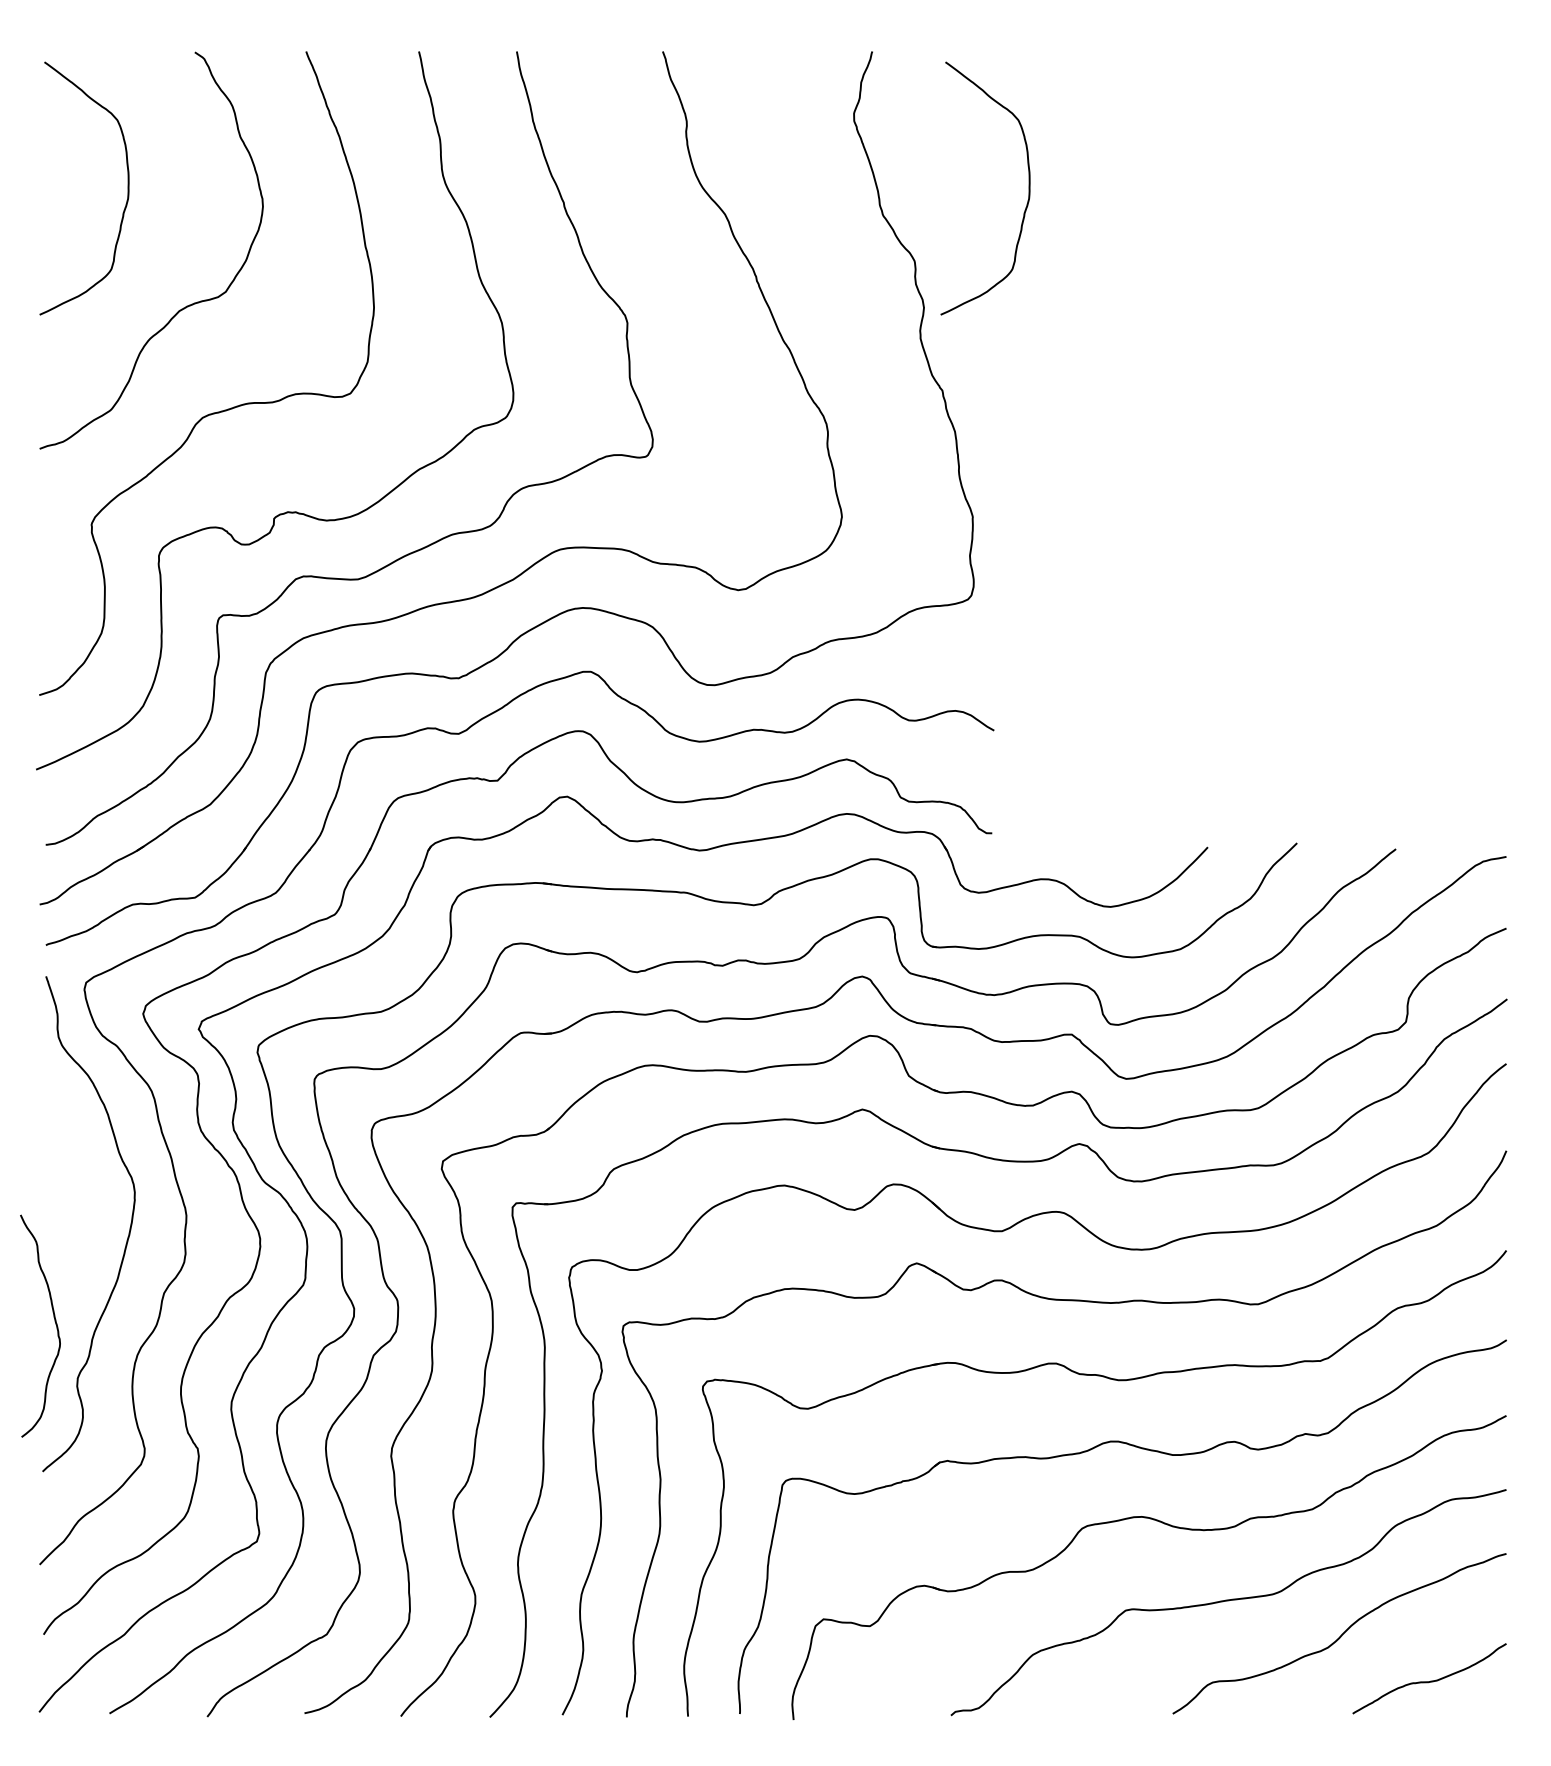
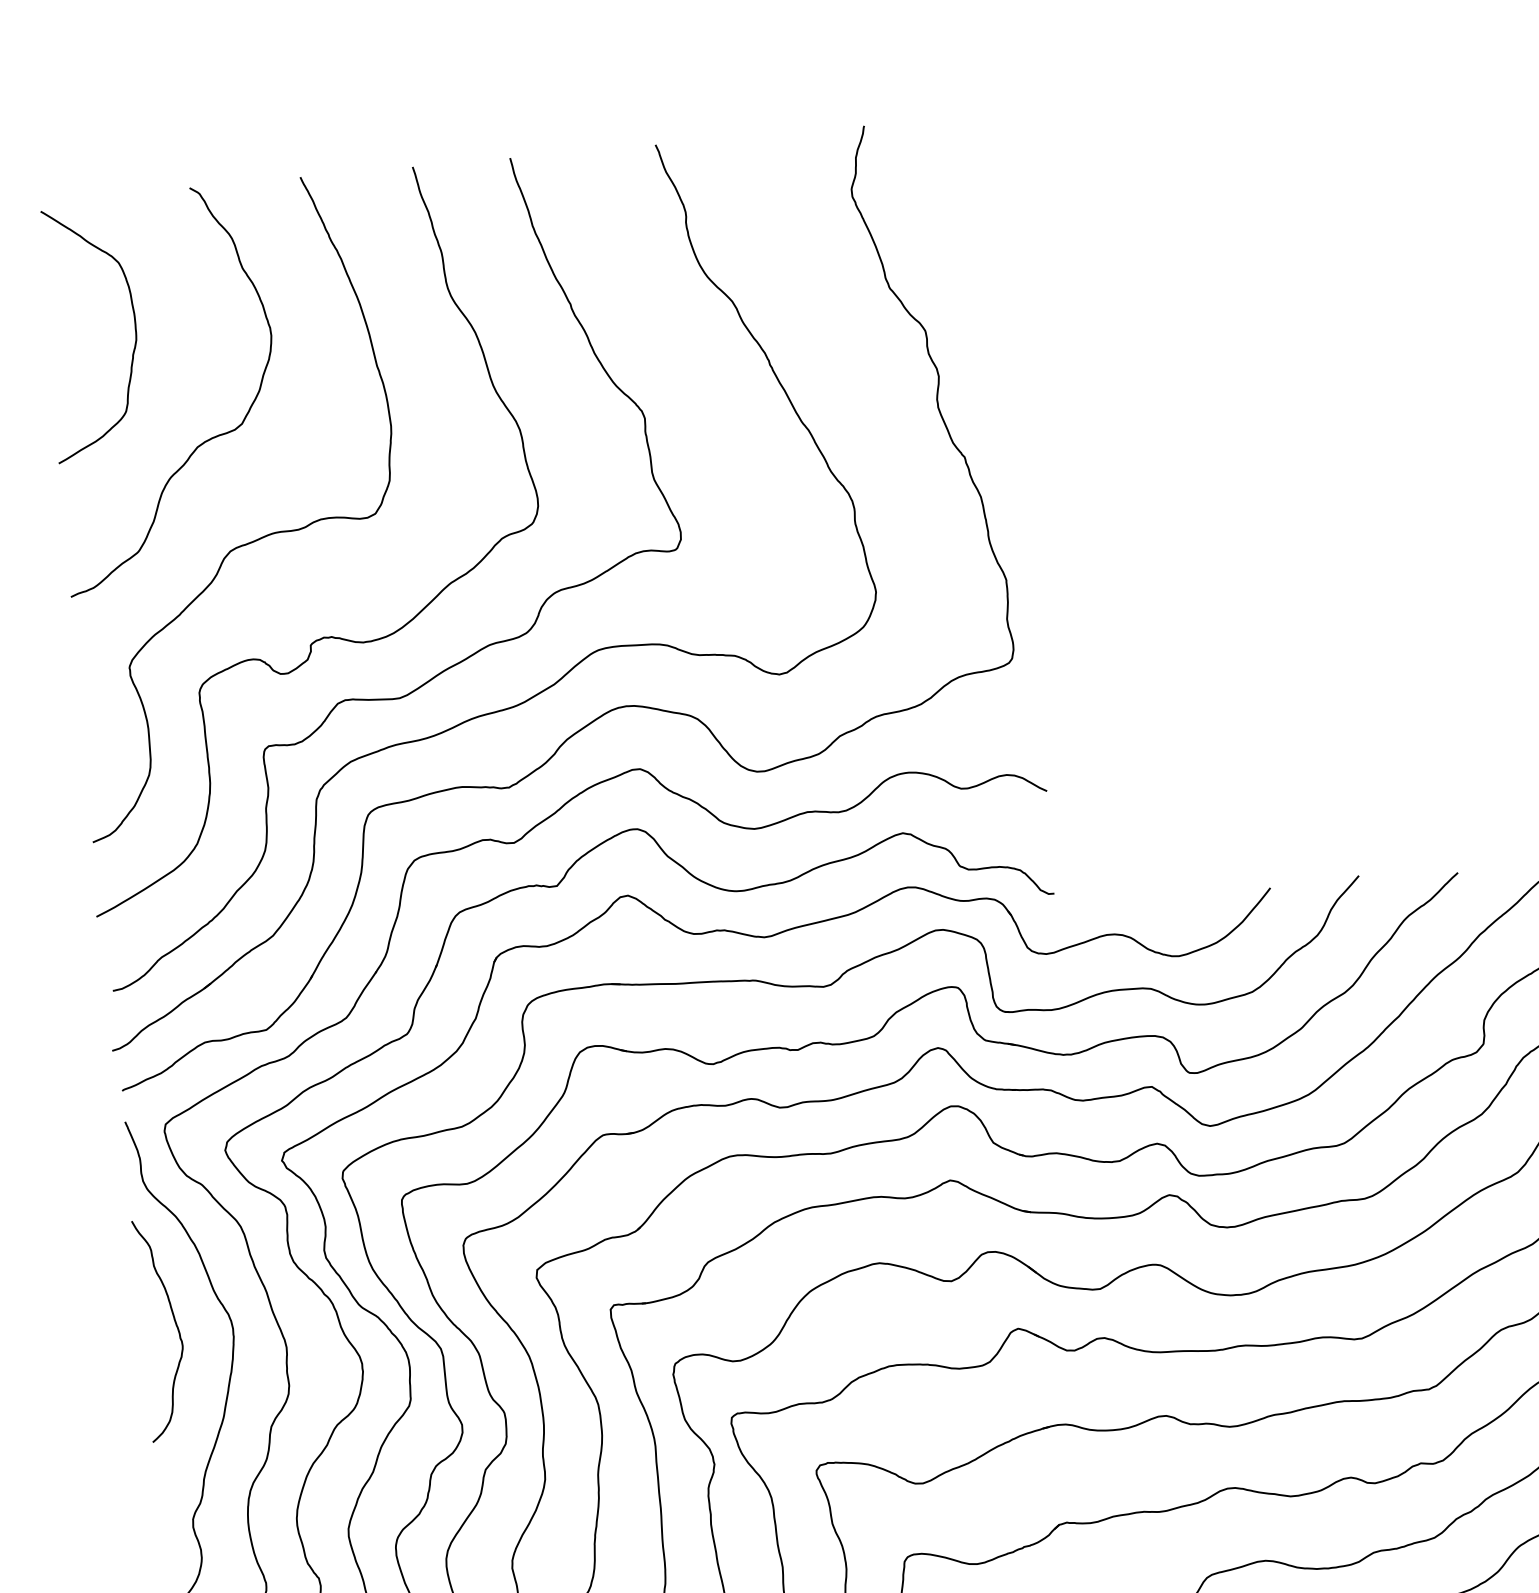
curve: (1028, 188) -> (1032, 248), removed
curve: (54, 1321) -> (175, 1324), moved

